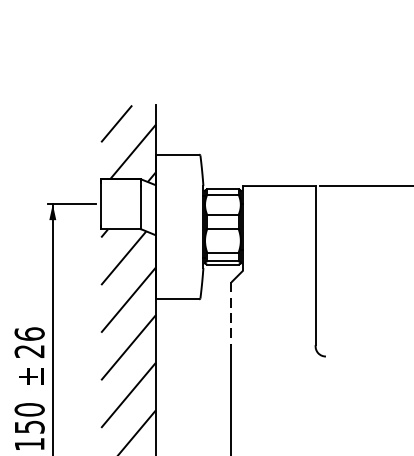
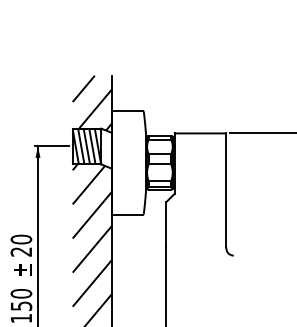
hatch: (120, 204) -> (86, 146), added
line: (230, 314) -> (165, 225), dashed -> solid
text: (28, 334) -> (20, 239), 26 -> 20

